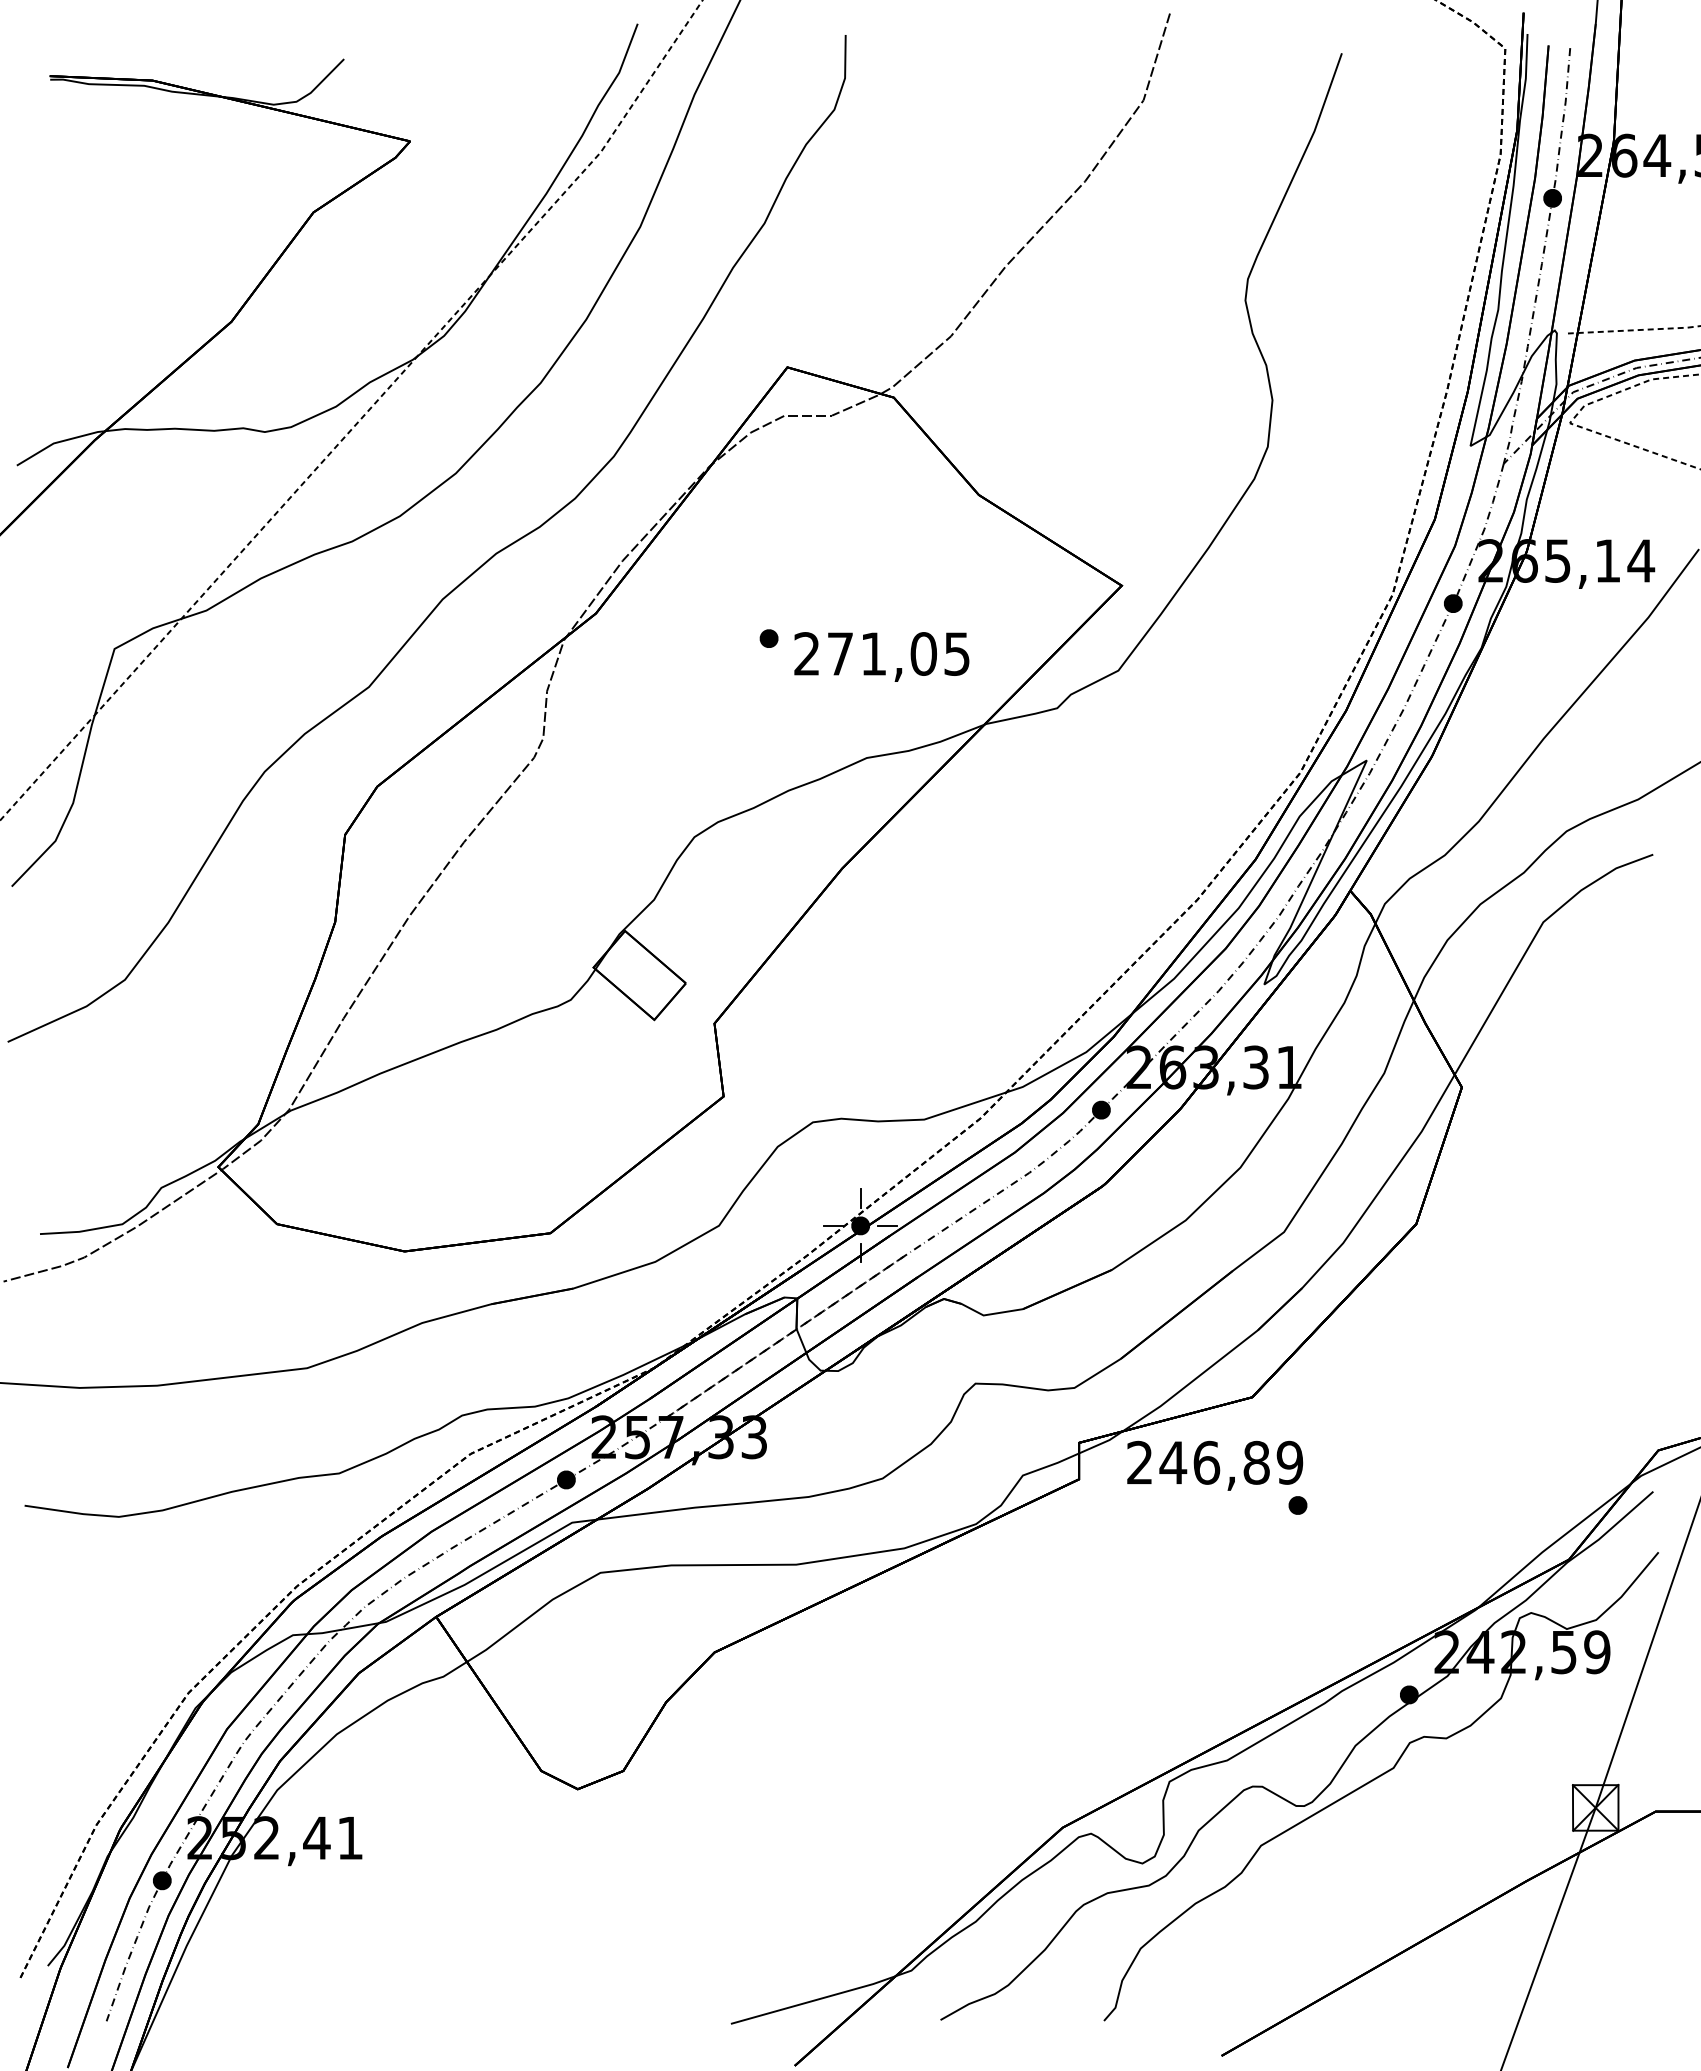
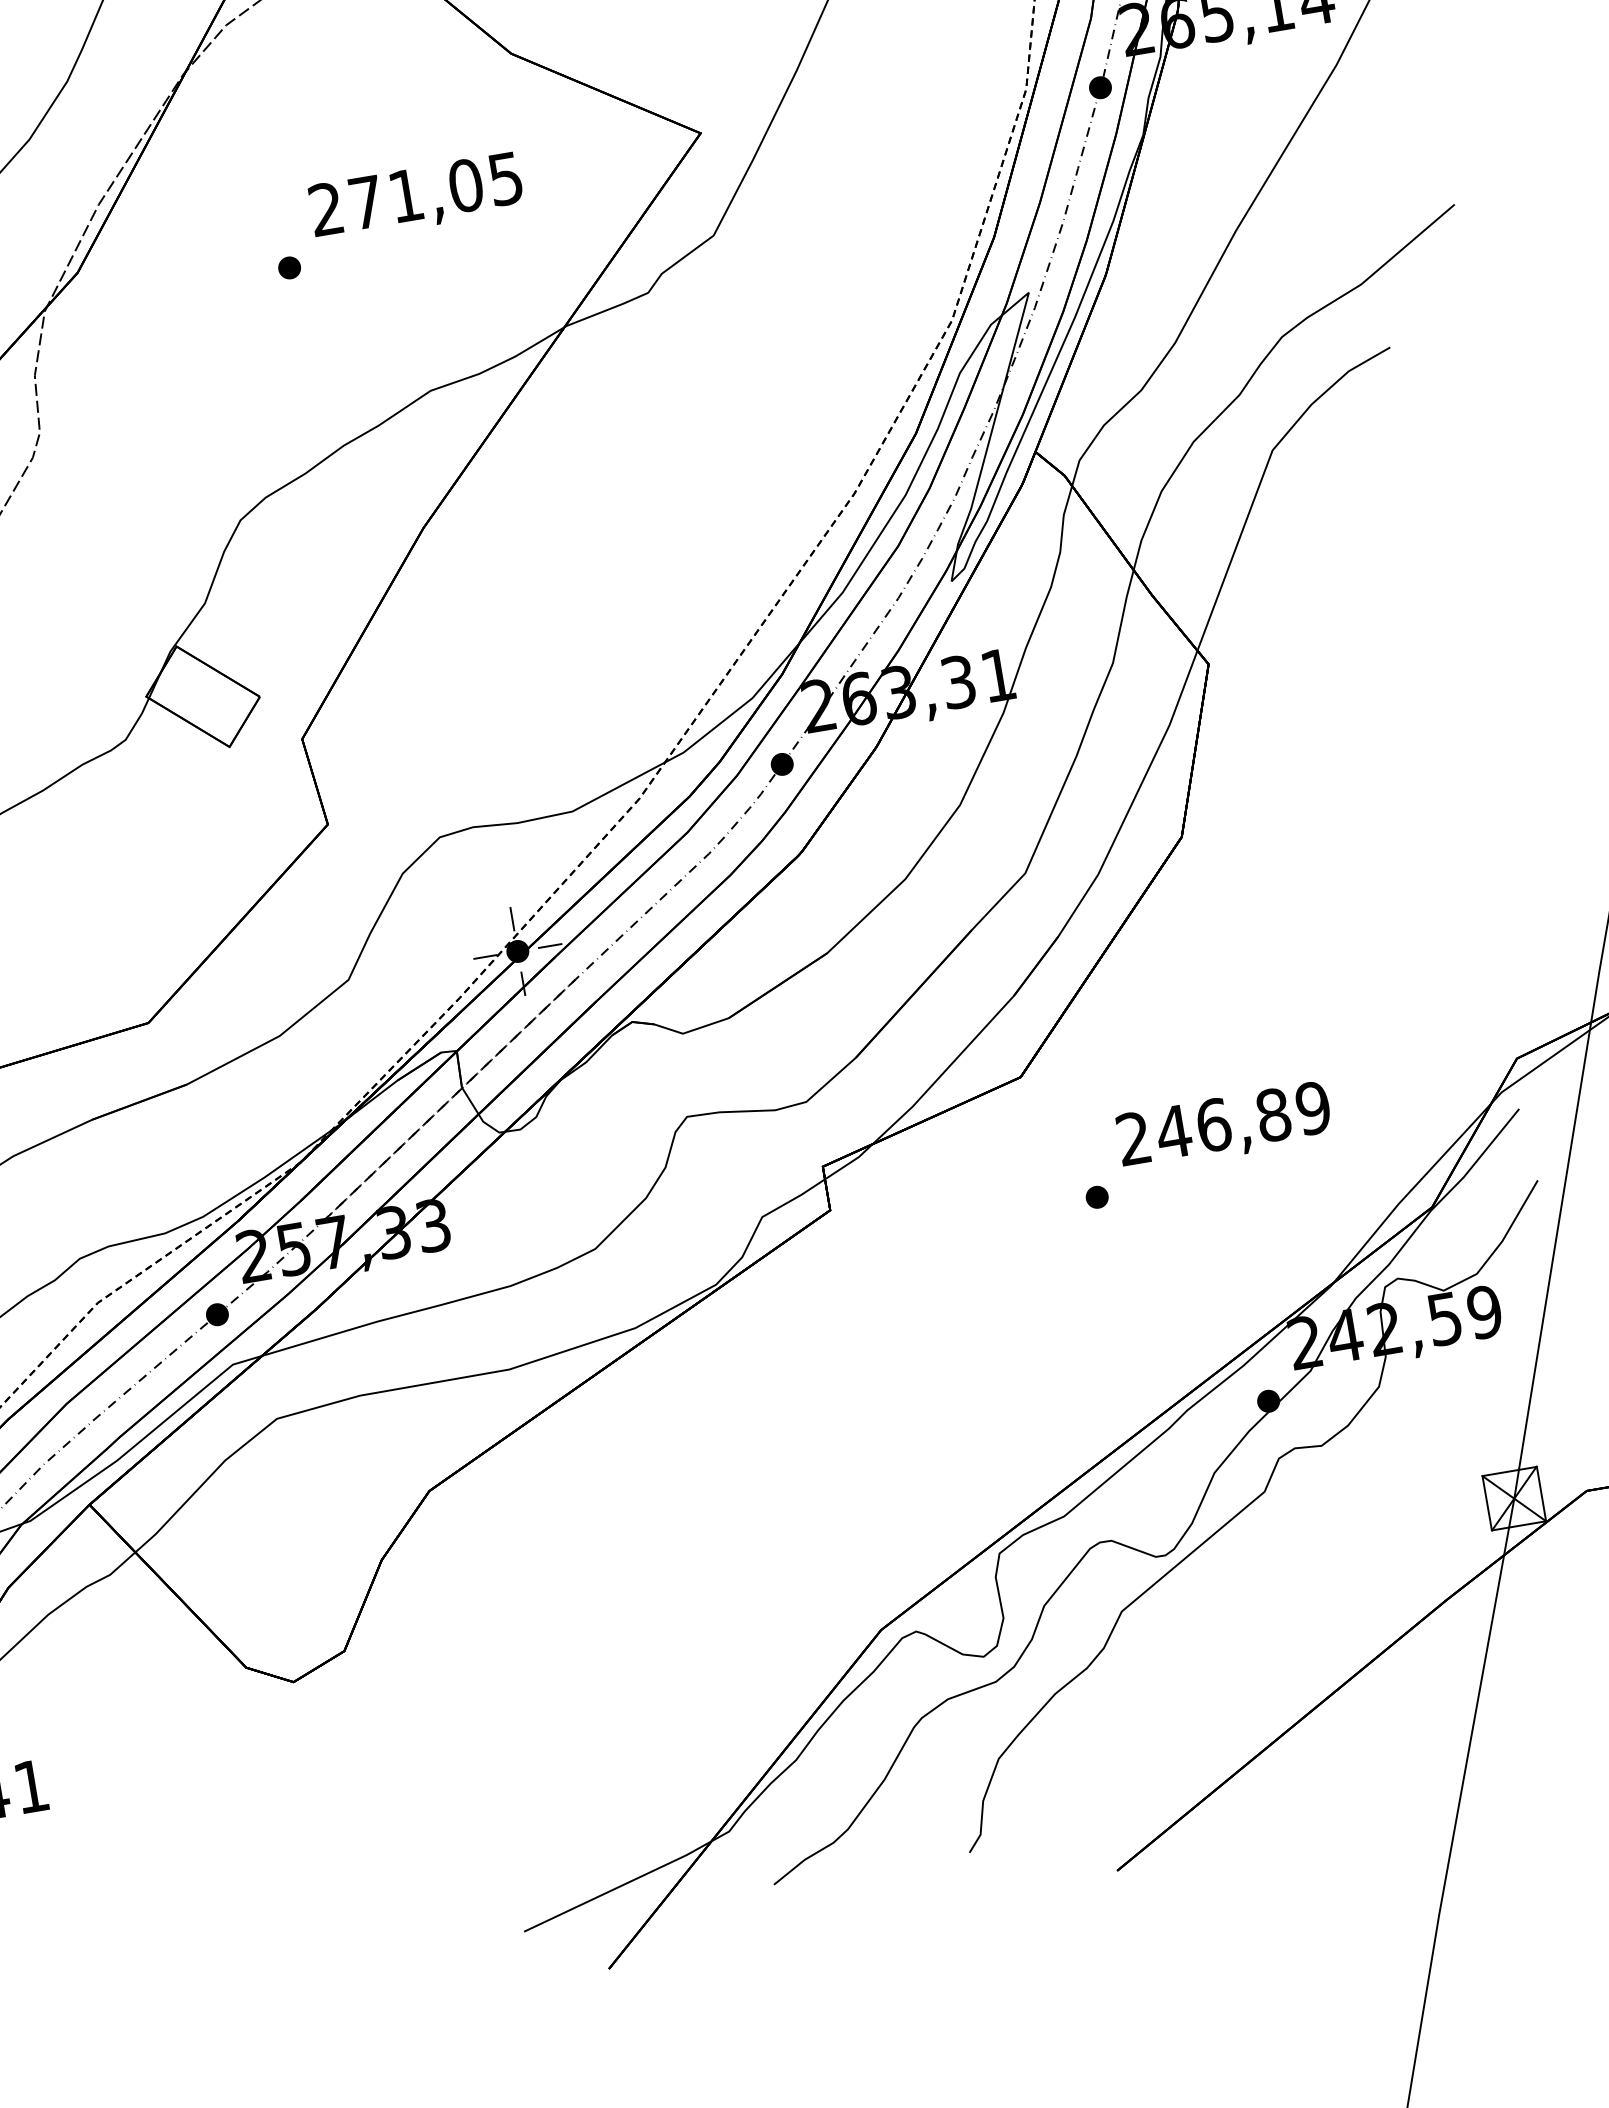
text: (881, 656) -> (415, 197), moved
text: (1215, 1465) -> (1224, 1126), moved

